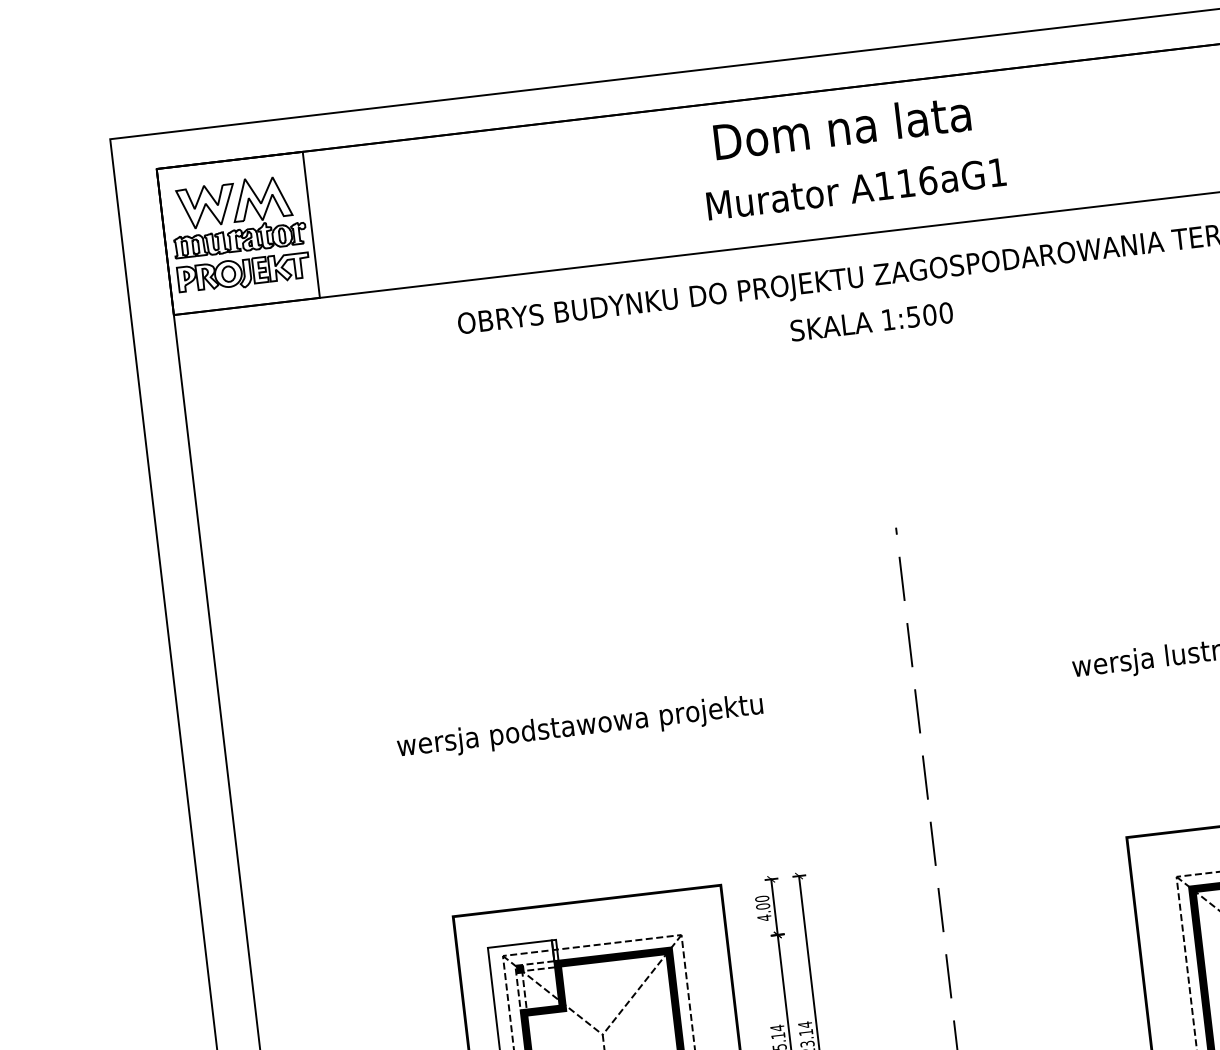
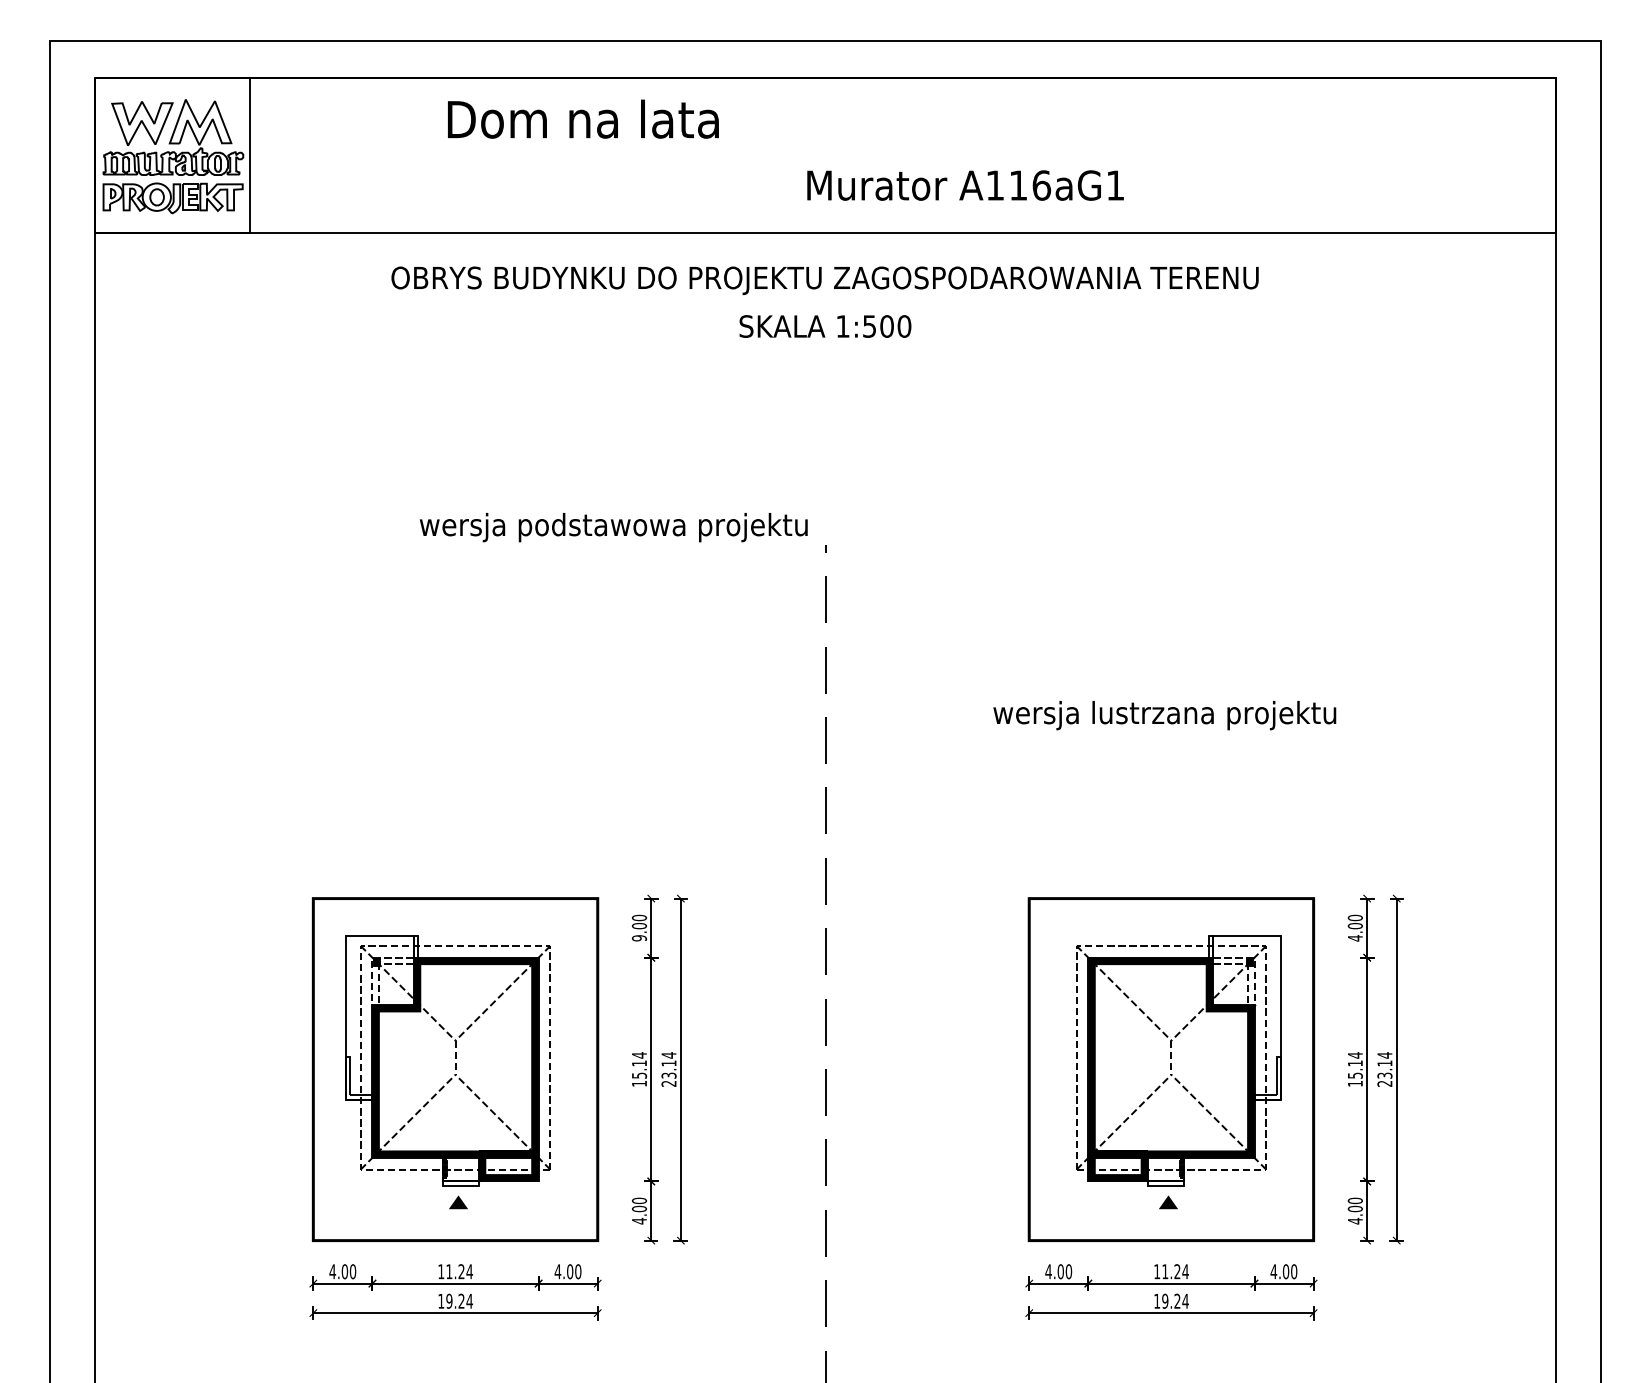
text: (842, 126) -> (583, 118), moved
text: (856, 189) -> (965, 185), moved
text: (579, 727) -> (613, 527), moved
text: (764, 918) -> (639, 938), 4.00 -> 9.00

